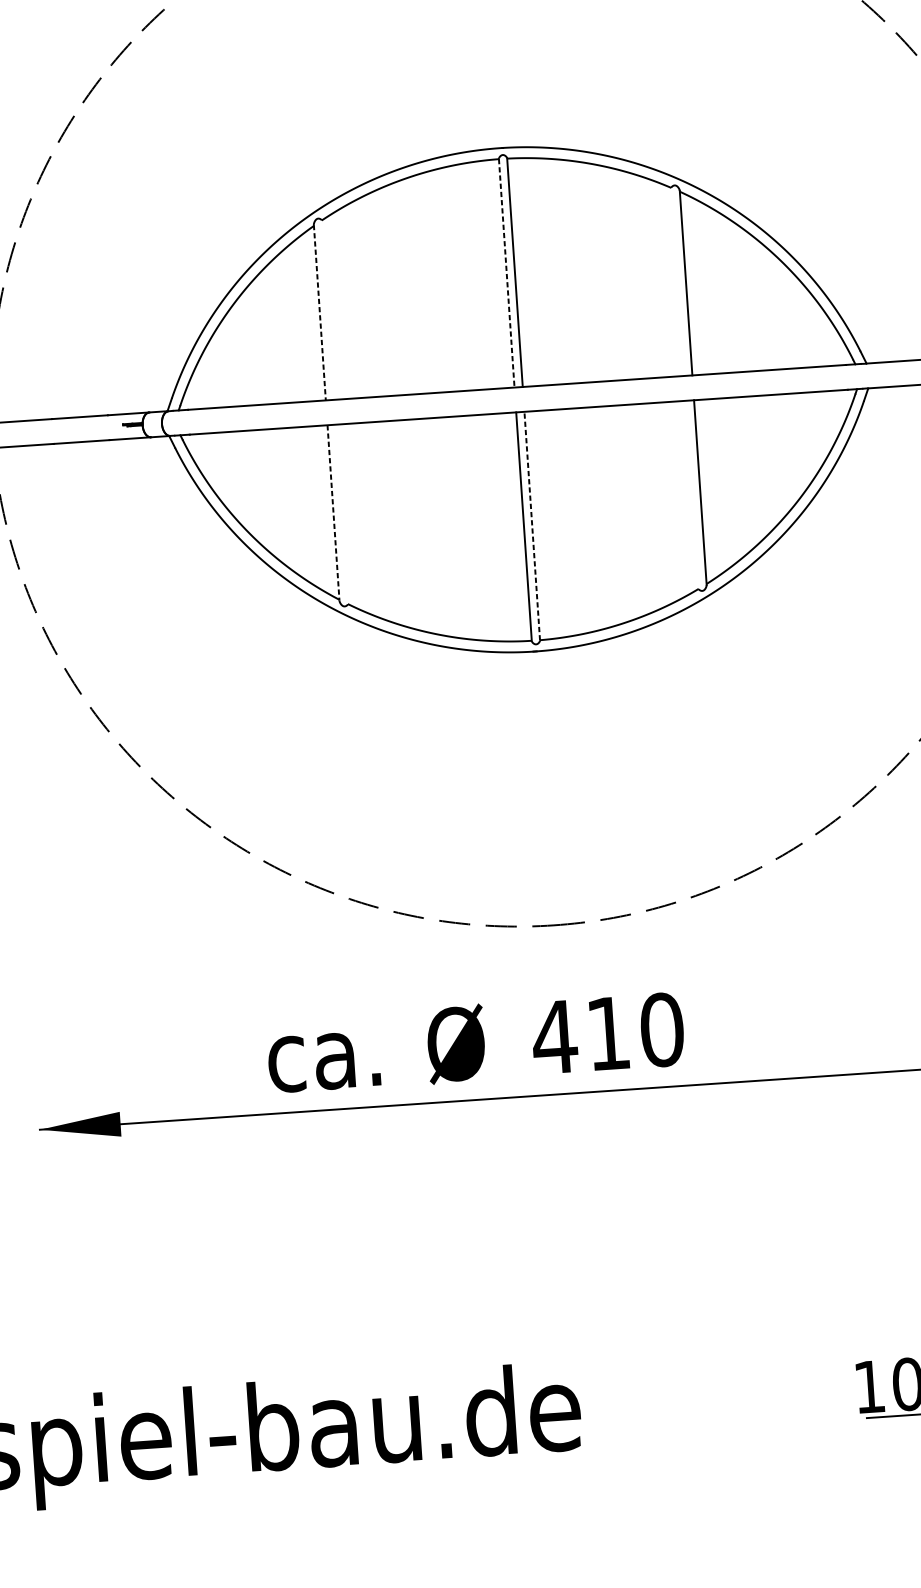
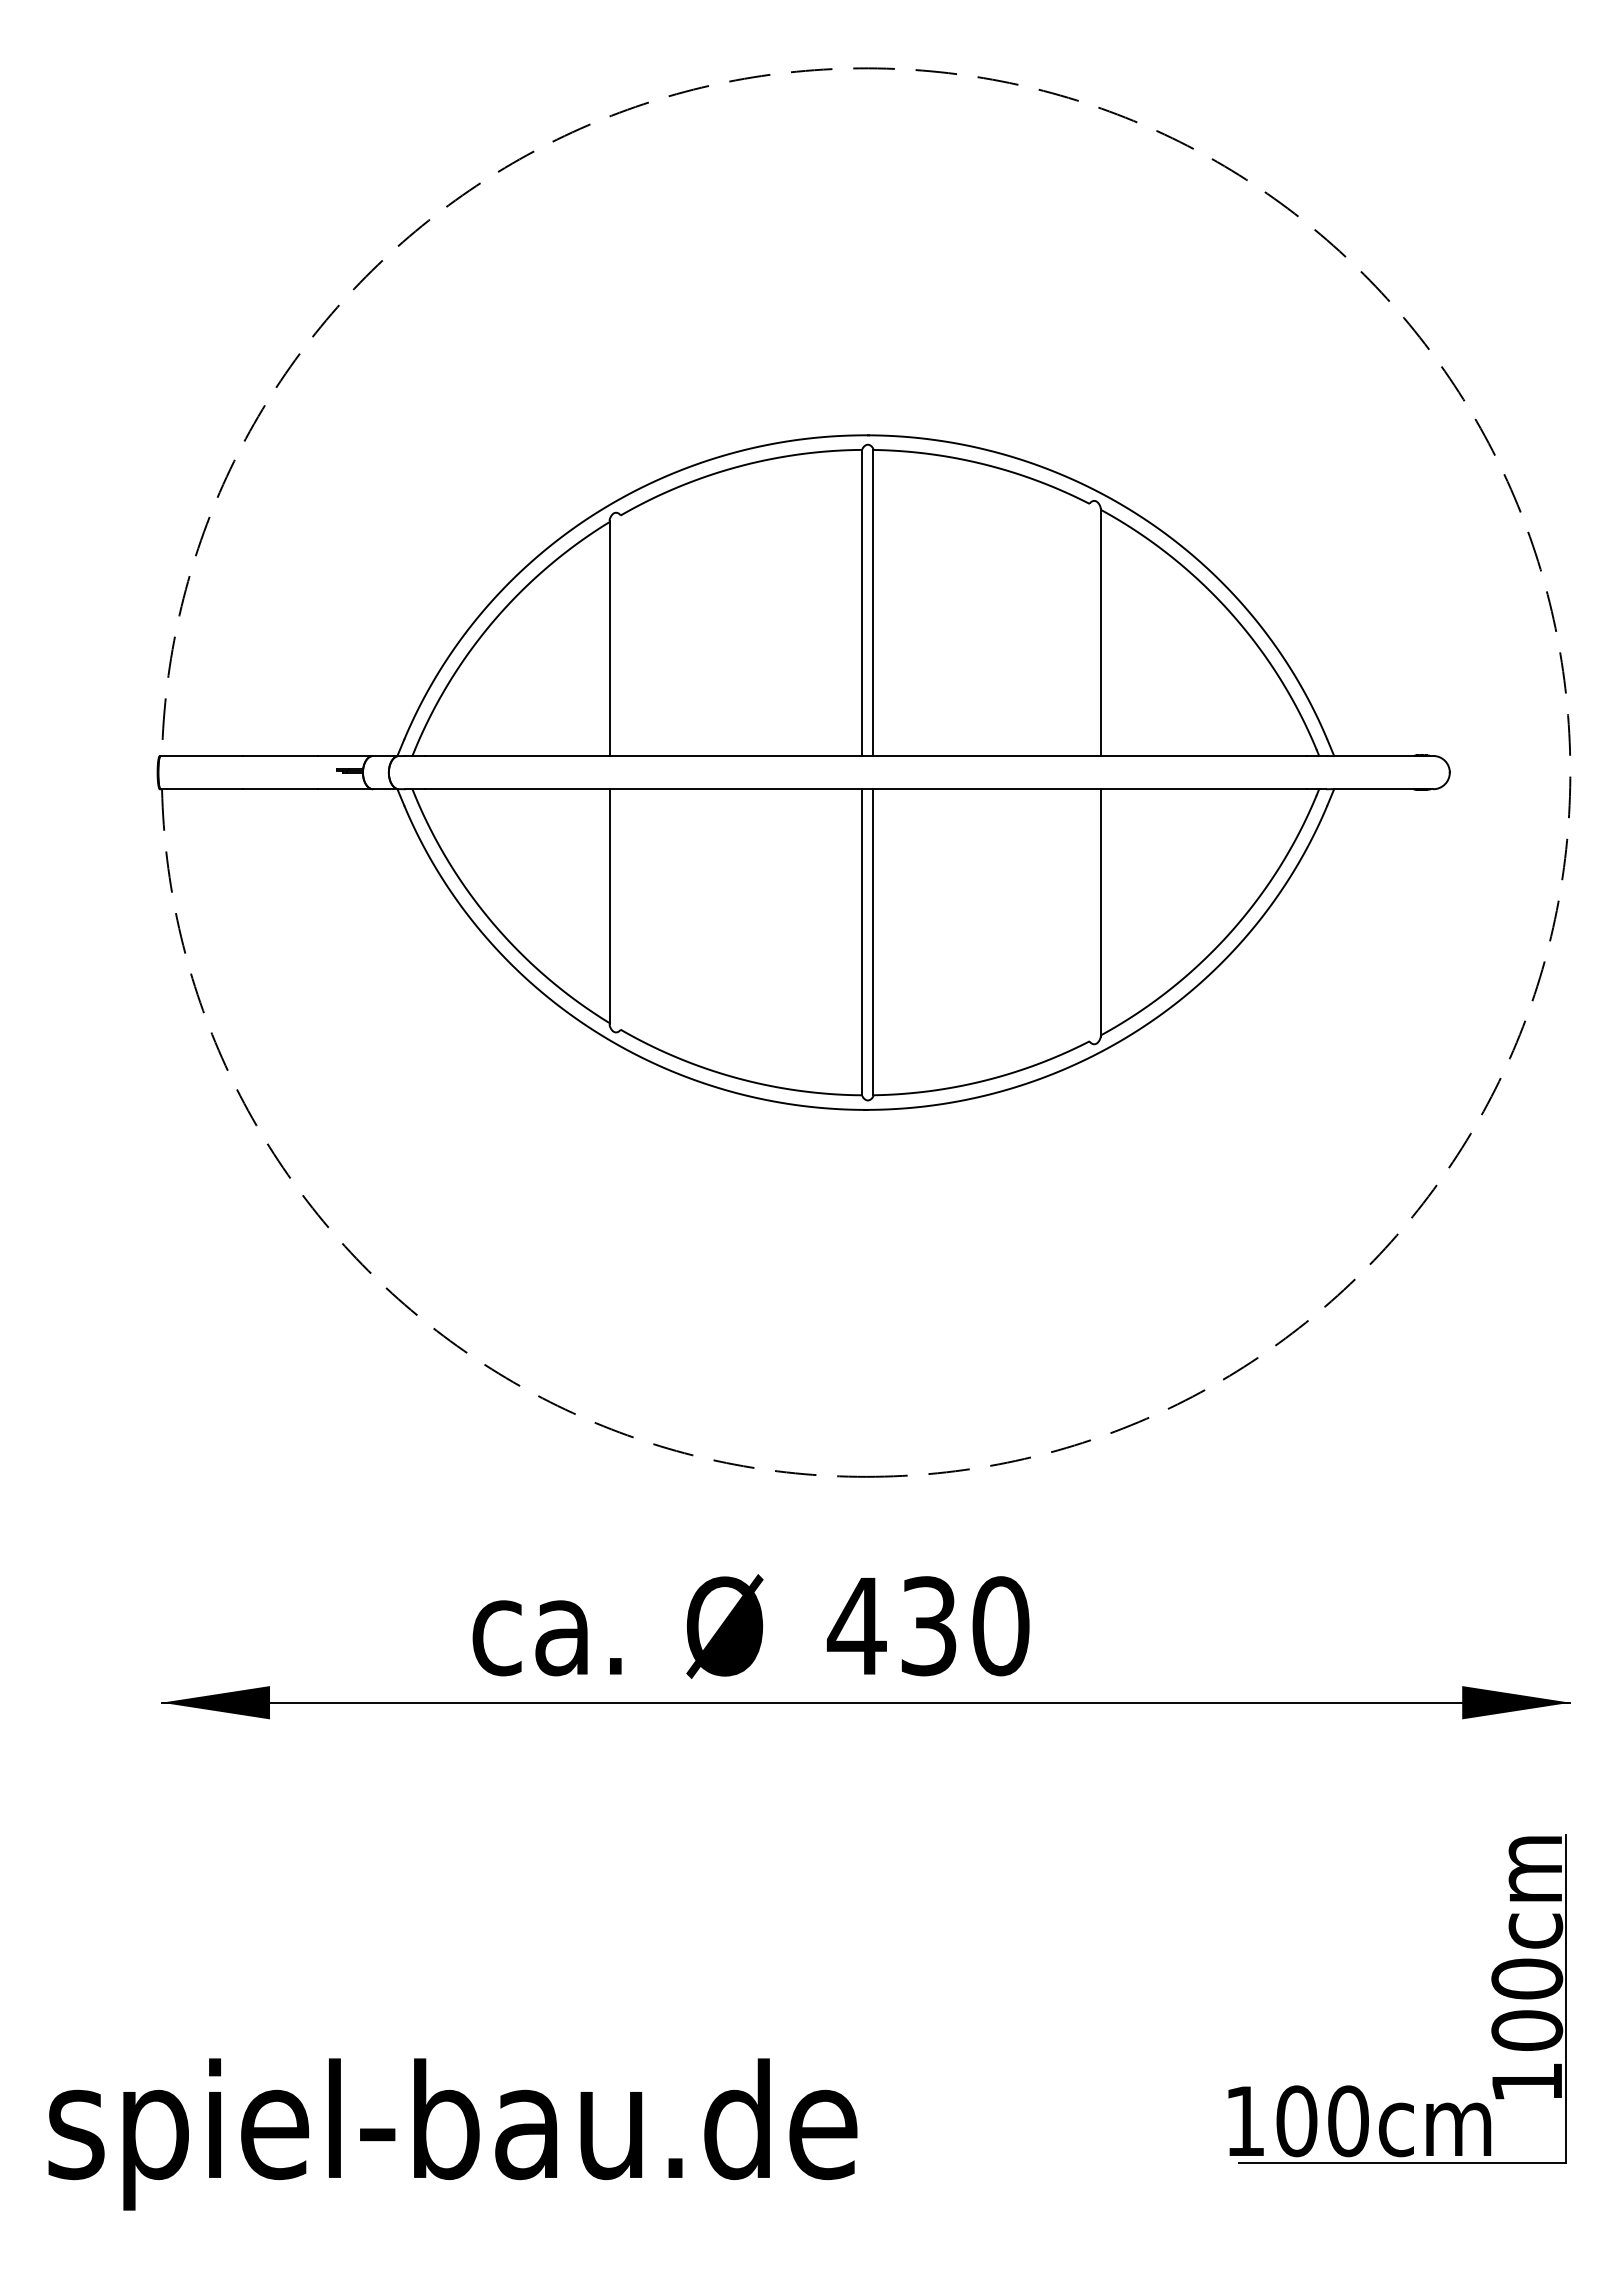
line: (506, 273) -> (862, 603), dashed -> solid
line: (319, 312) -> (609, 638), dashed -> solid
line: (333, 512) -> (609, 906), dashed -> solid
line: (532, 525) -> (873, 941), dashed -> solid
text: (608, 1033) -> (928, 1626), 410 -> 430

